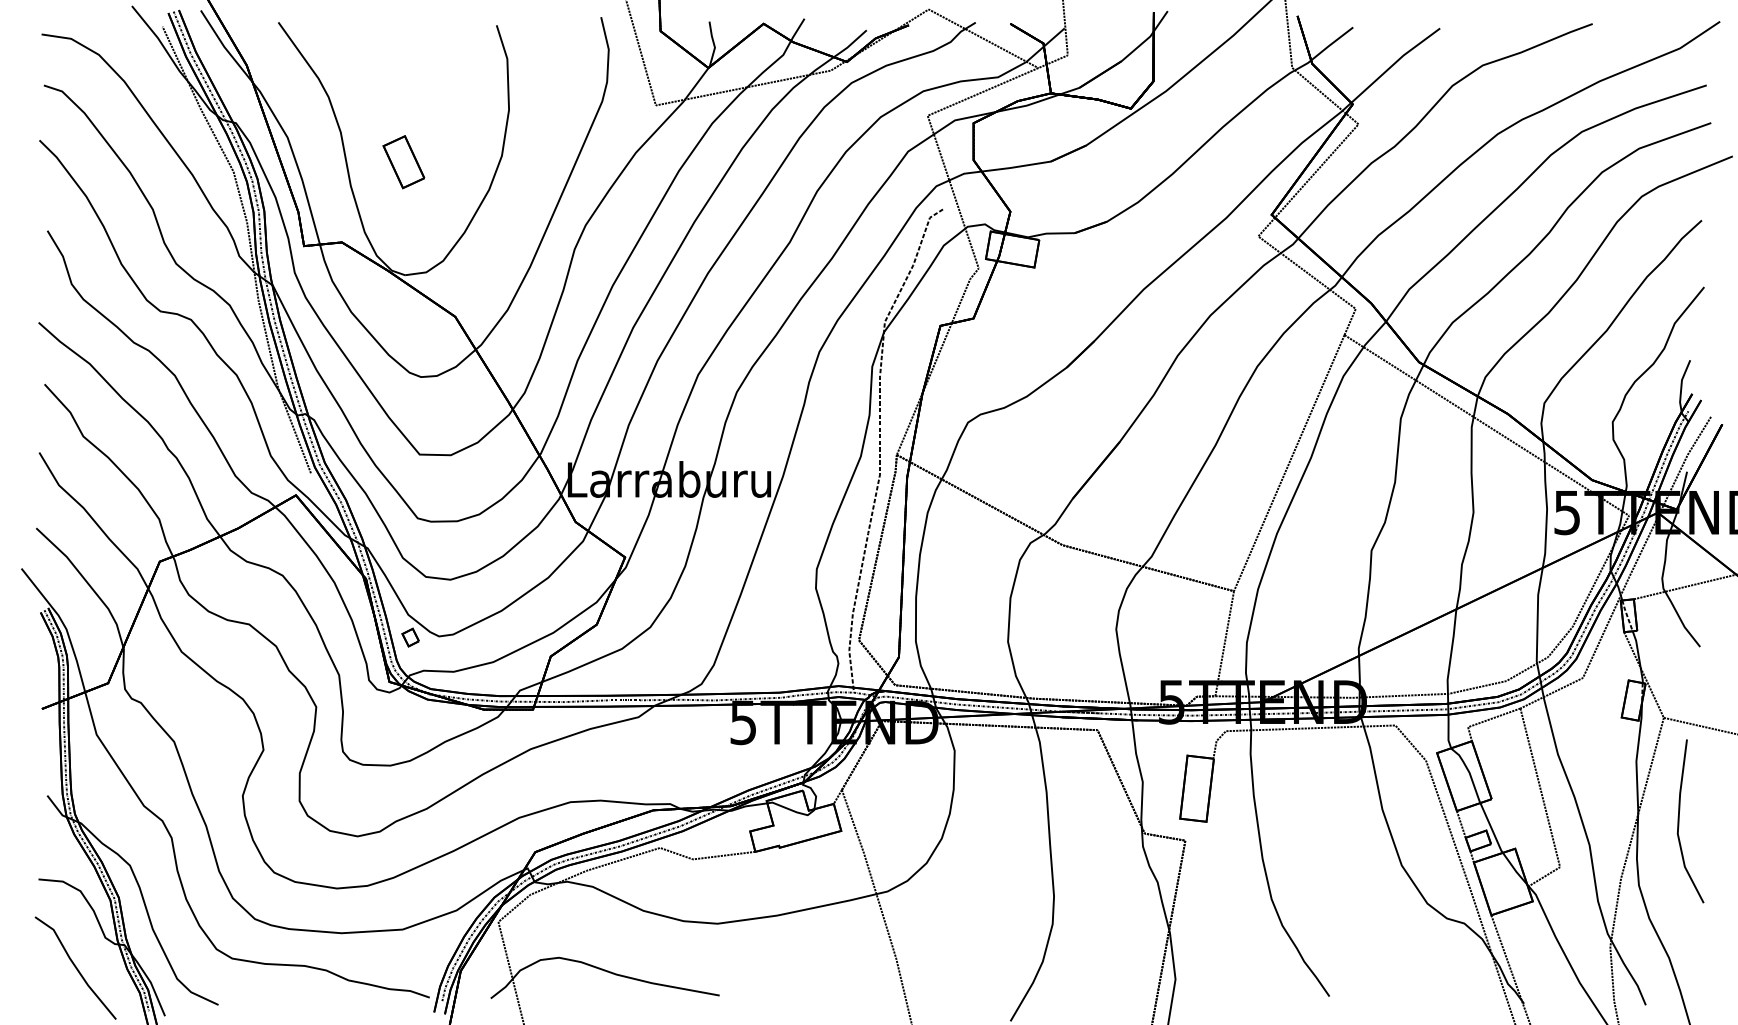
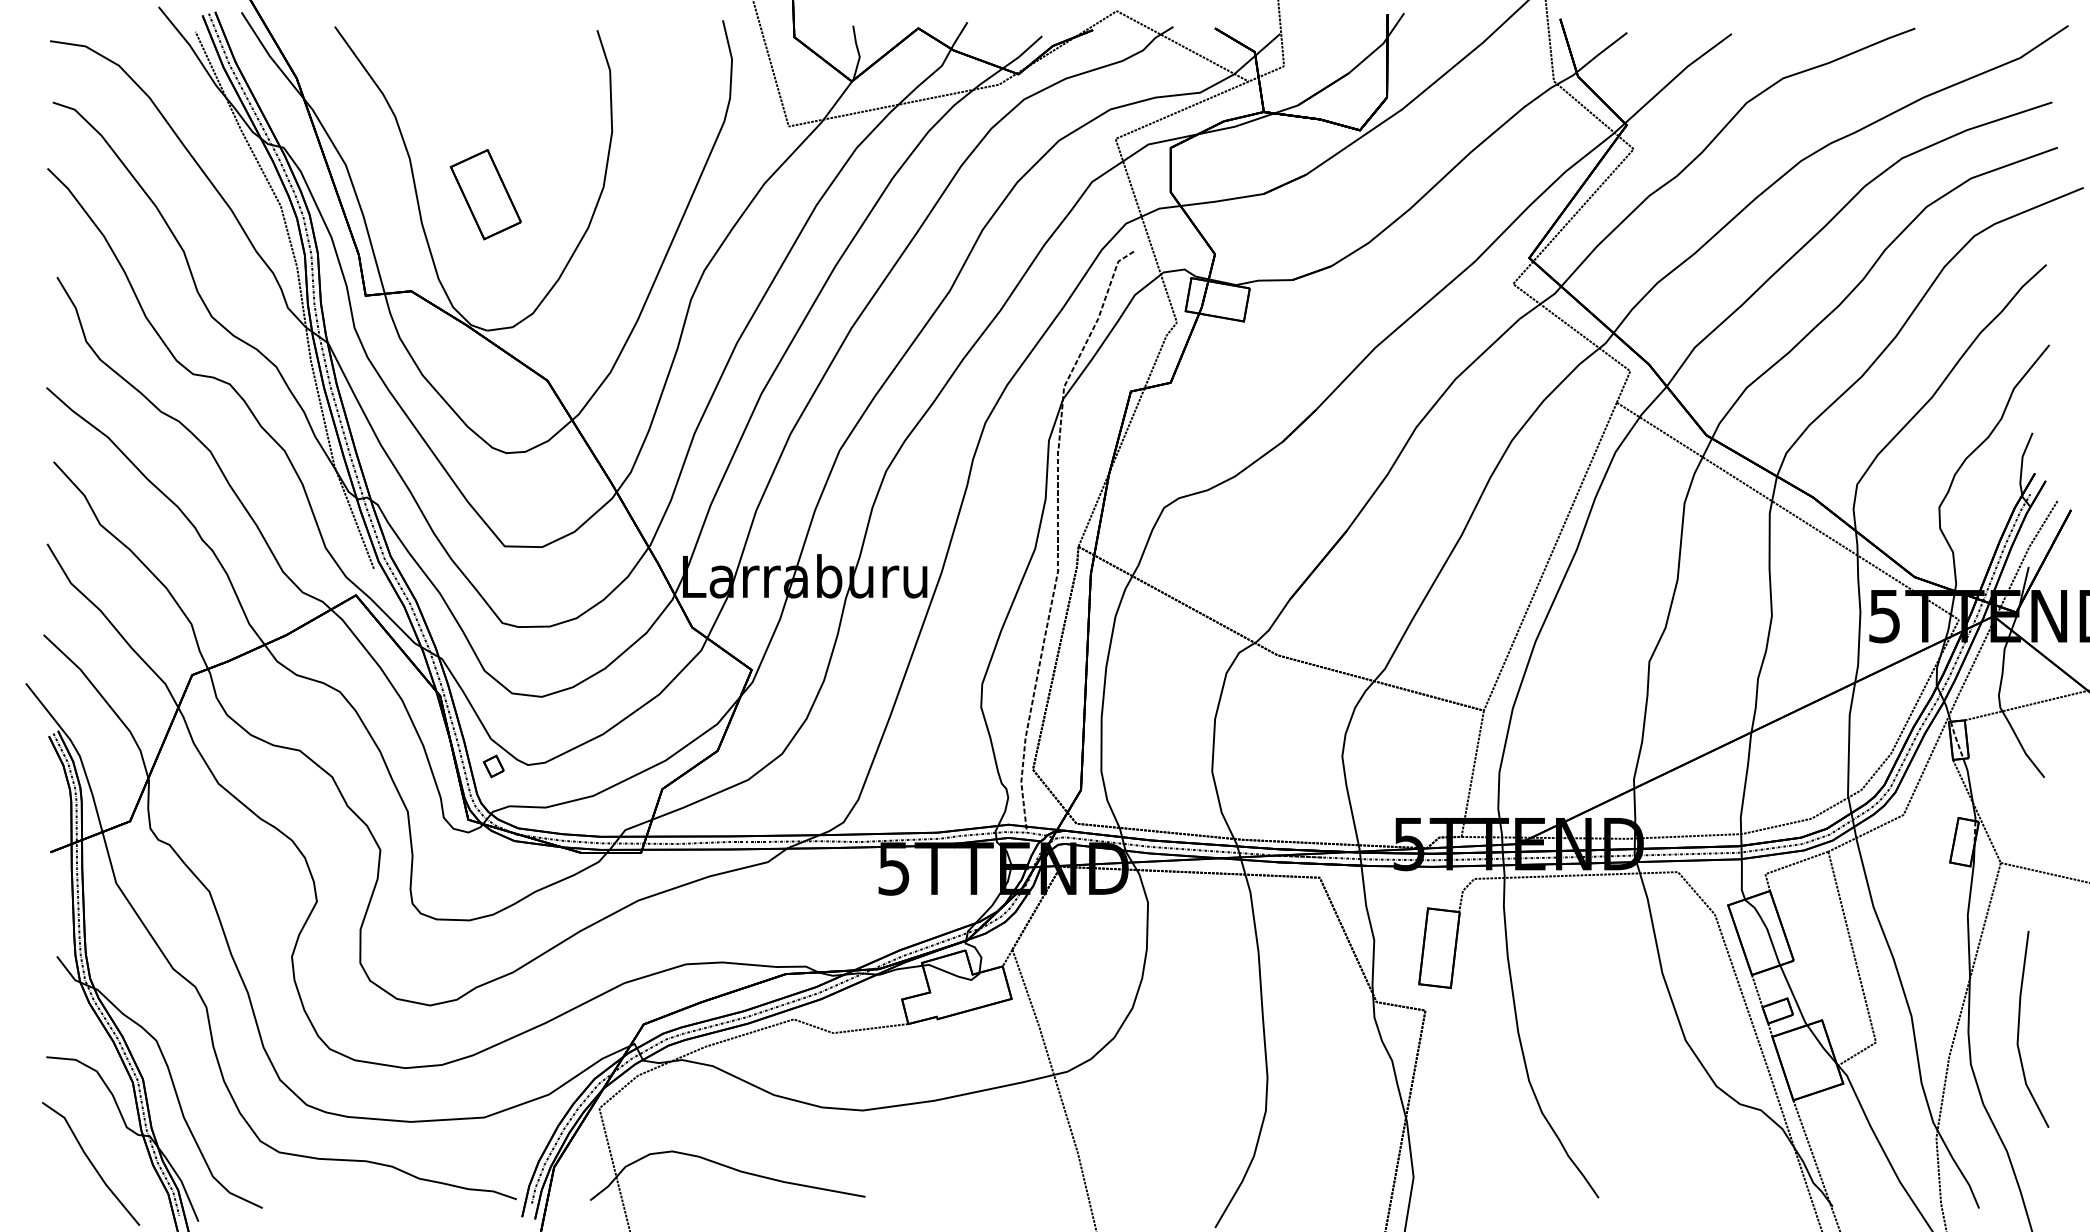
part: (403, 161) -> (485, 194), size x1.43
line: (1679, 820) -> (2019, 1028), moved

